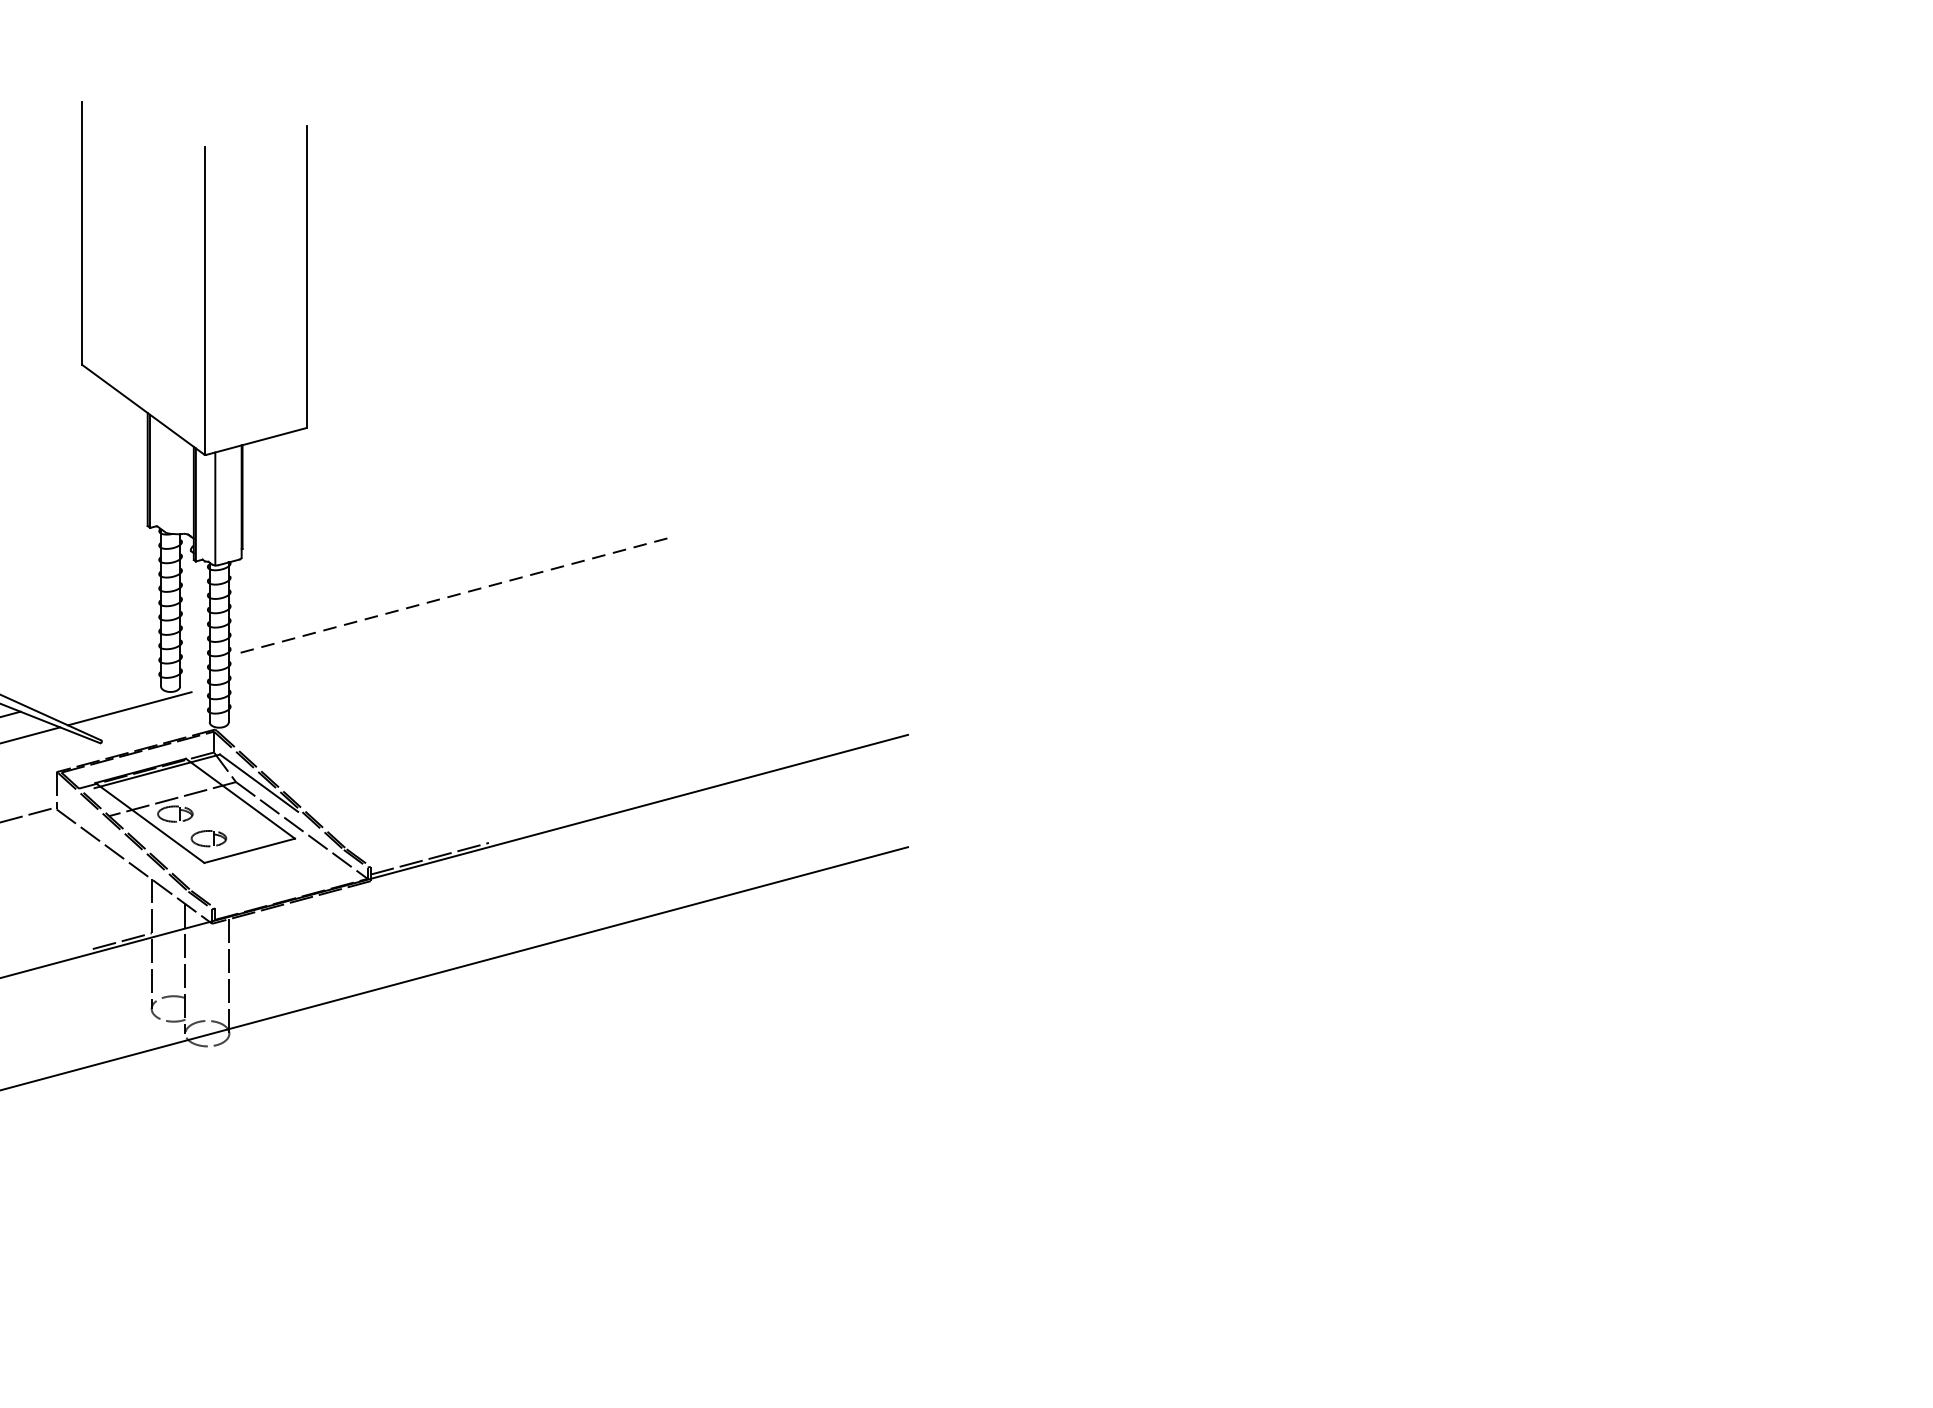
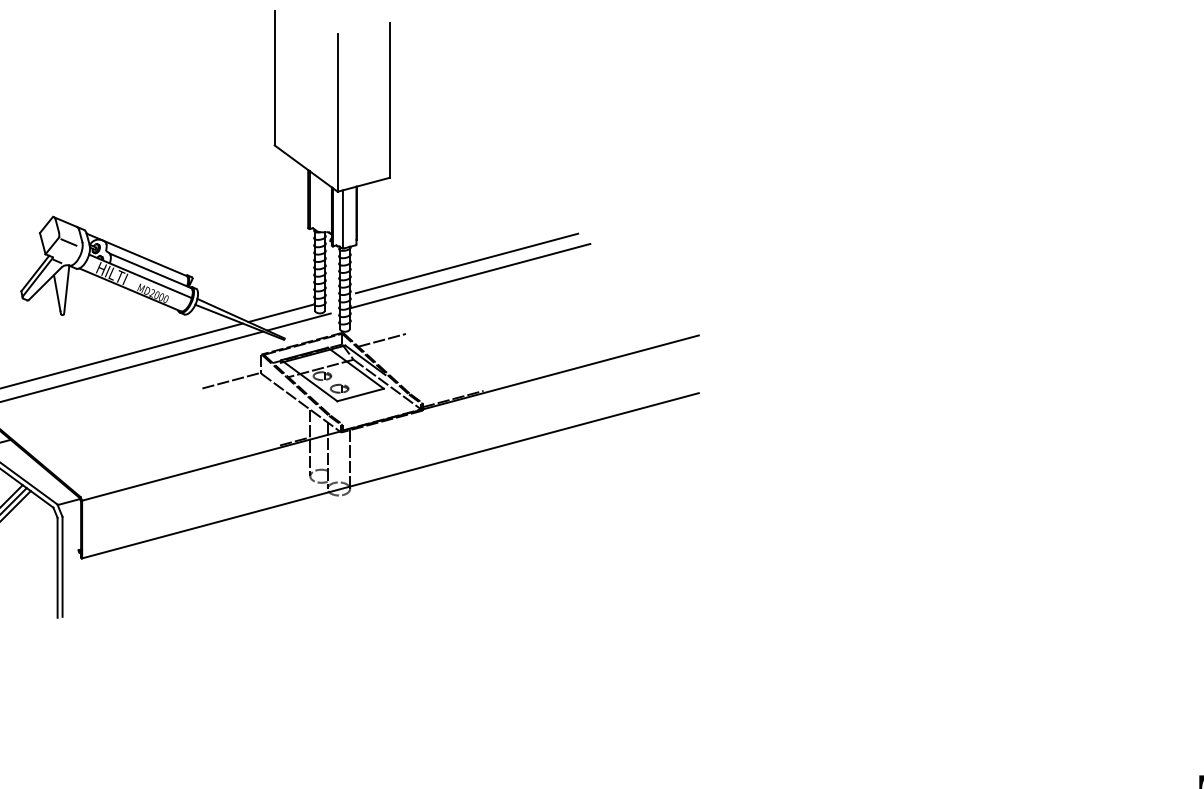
line: (457, 594) -> (467, 263), dashed -> solid
line: (463, 618) -> (470, 275), added
line: (93, 692) -> (280, 313), added
line: (290, 742) -> (381, 339), added

